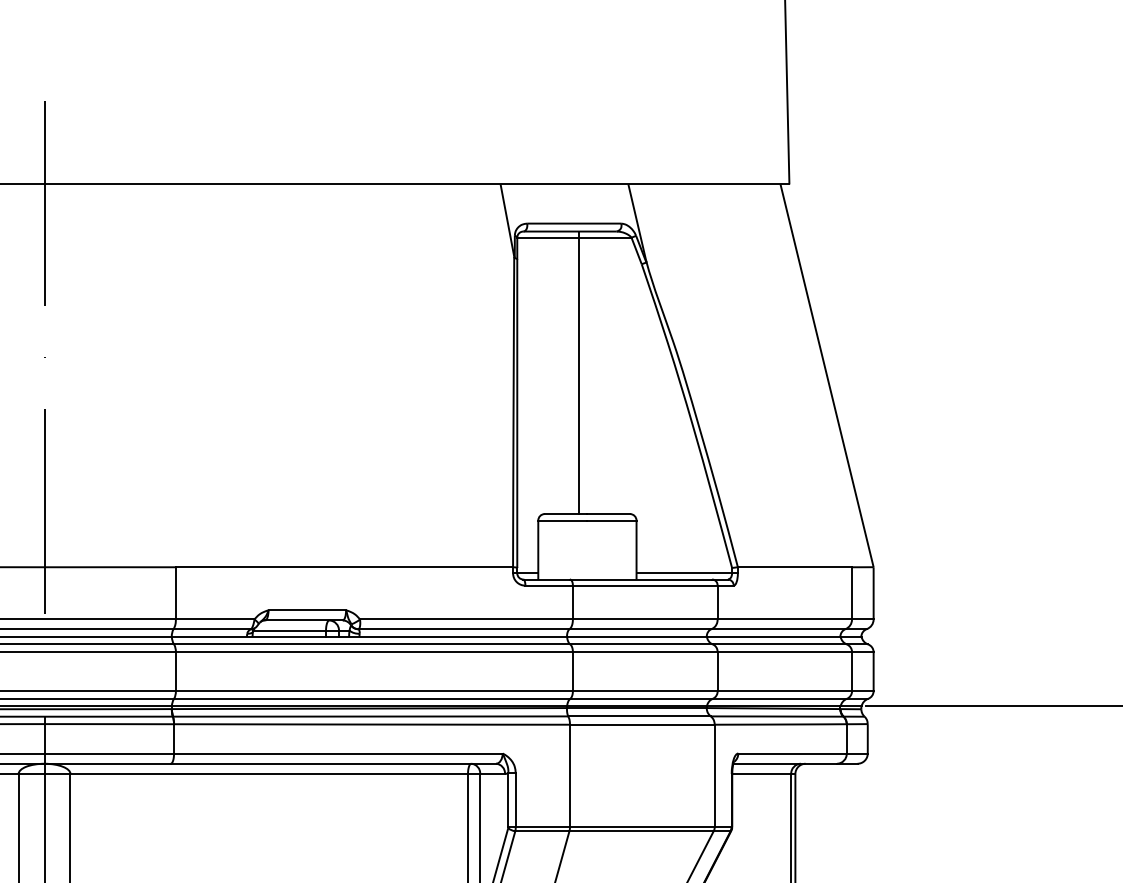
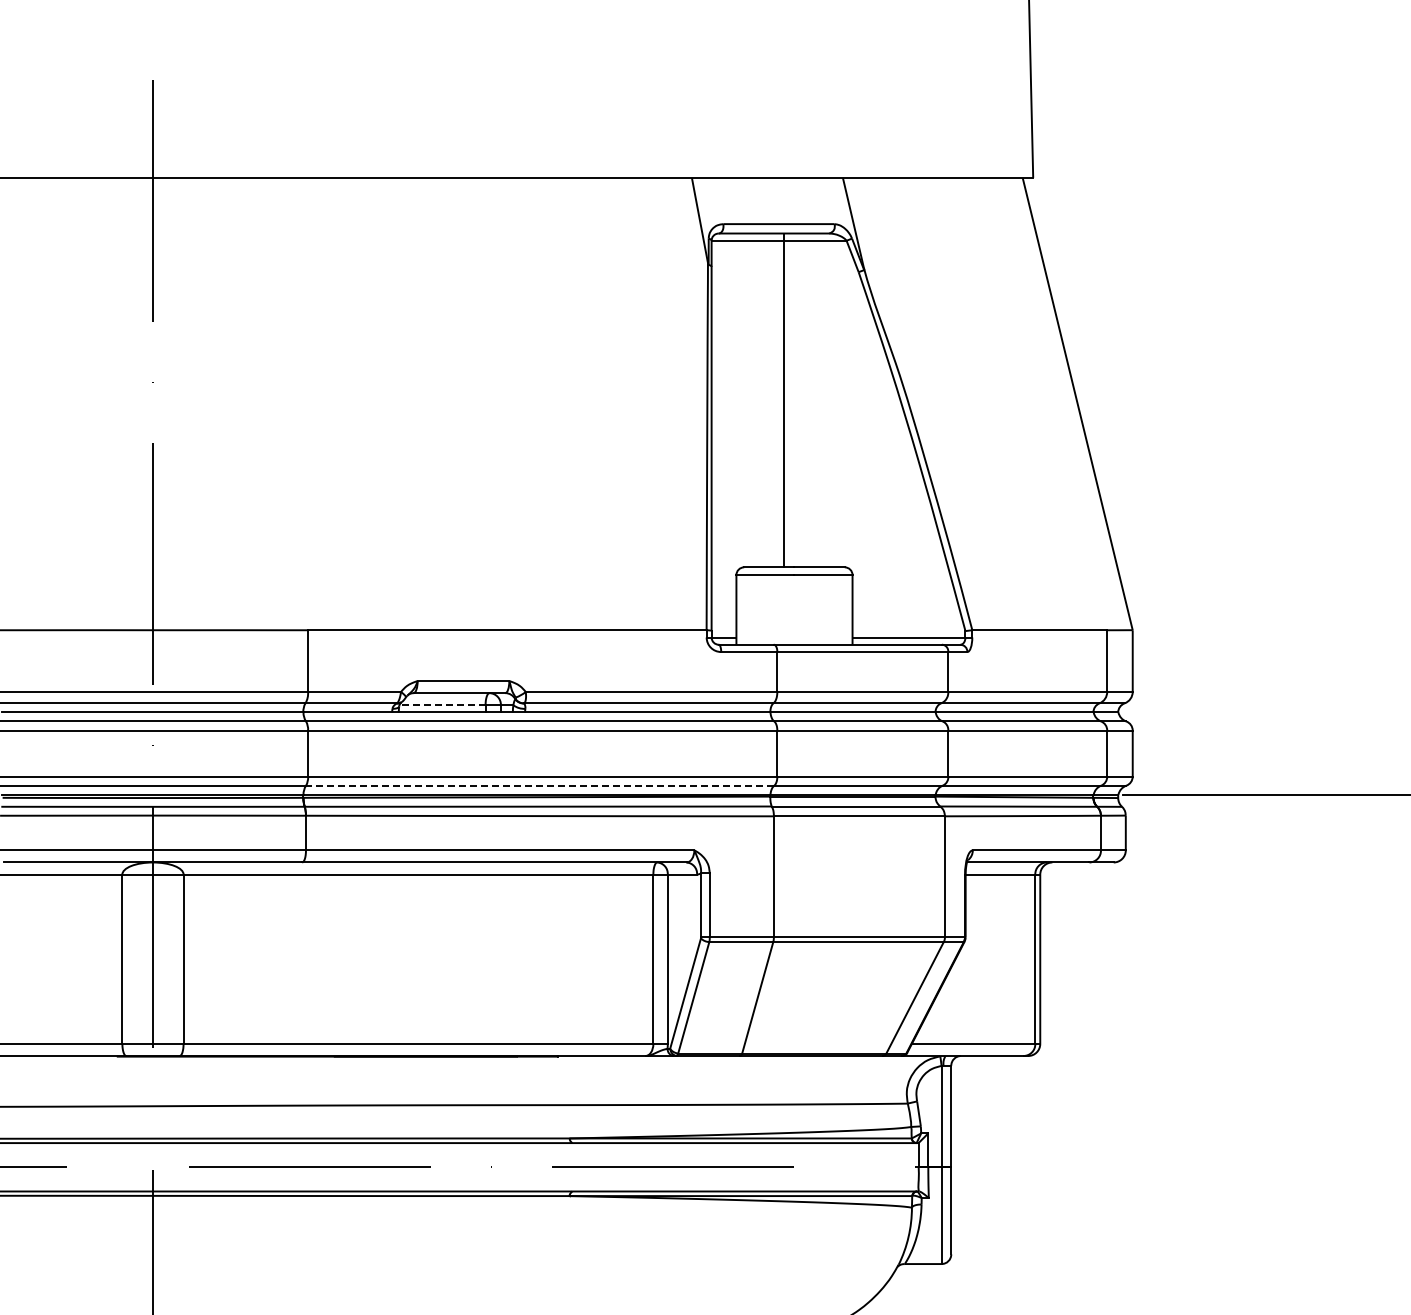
line: (289, 630) -> (442, 705), solid -> dashed
line: (371, 698) -> (539, 785), solid -> dashed

